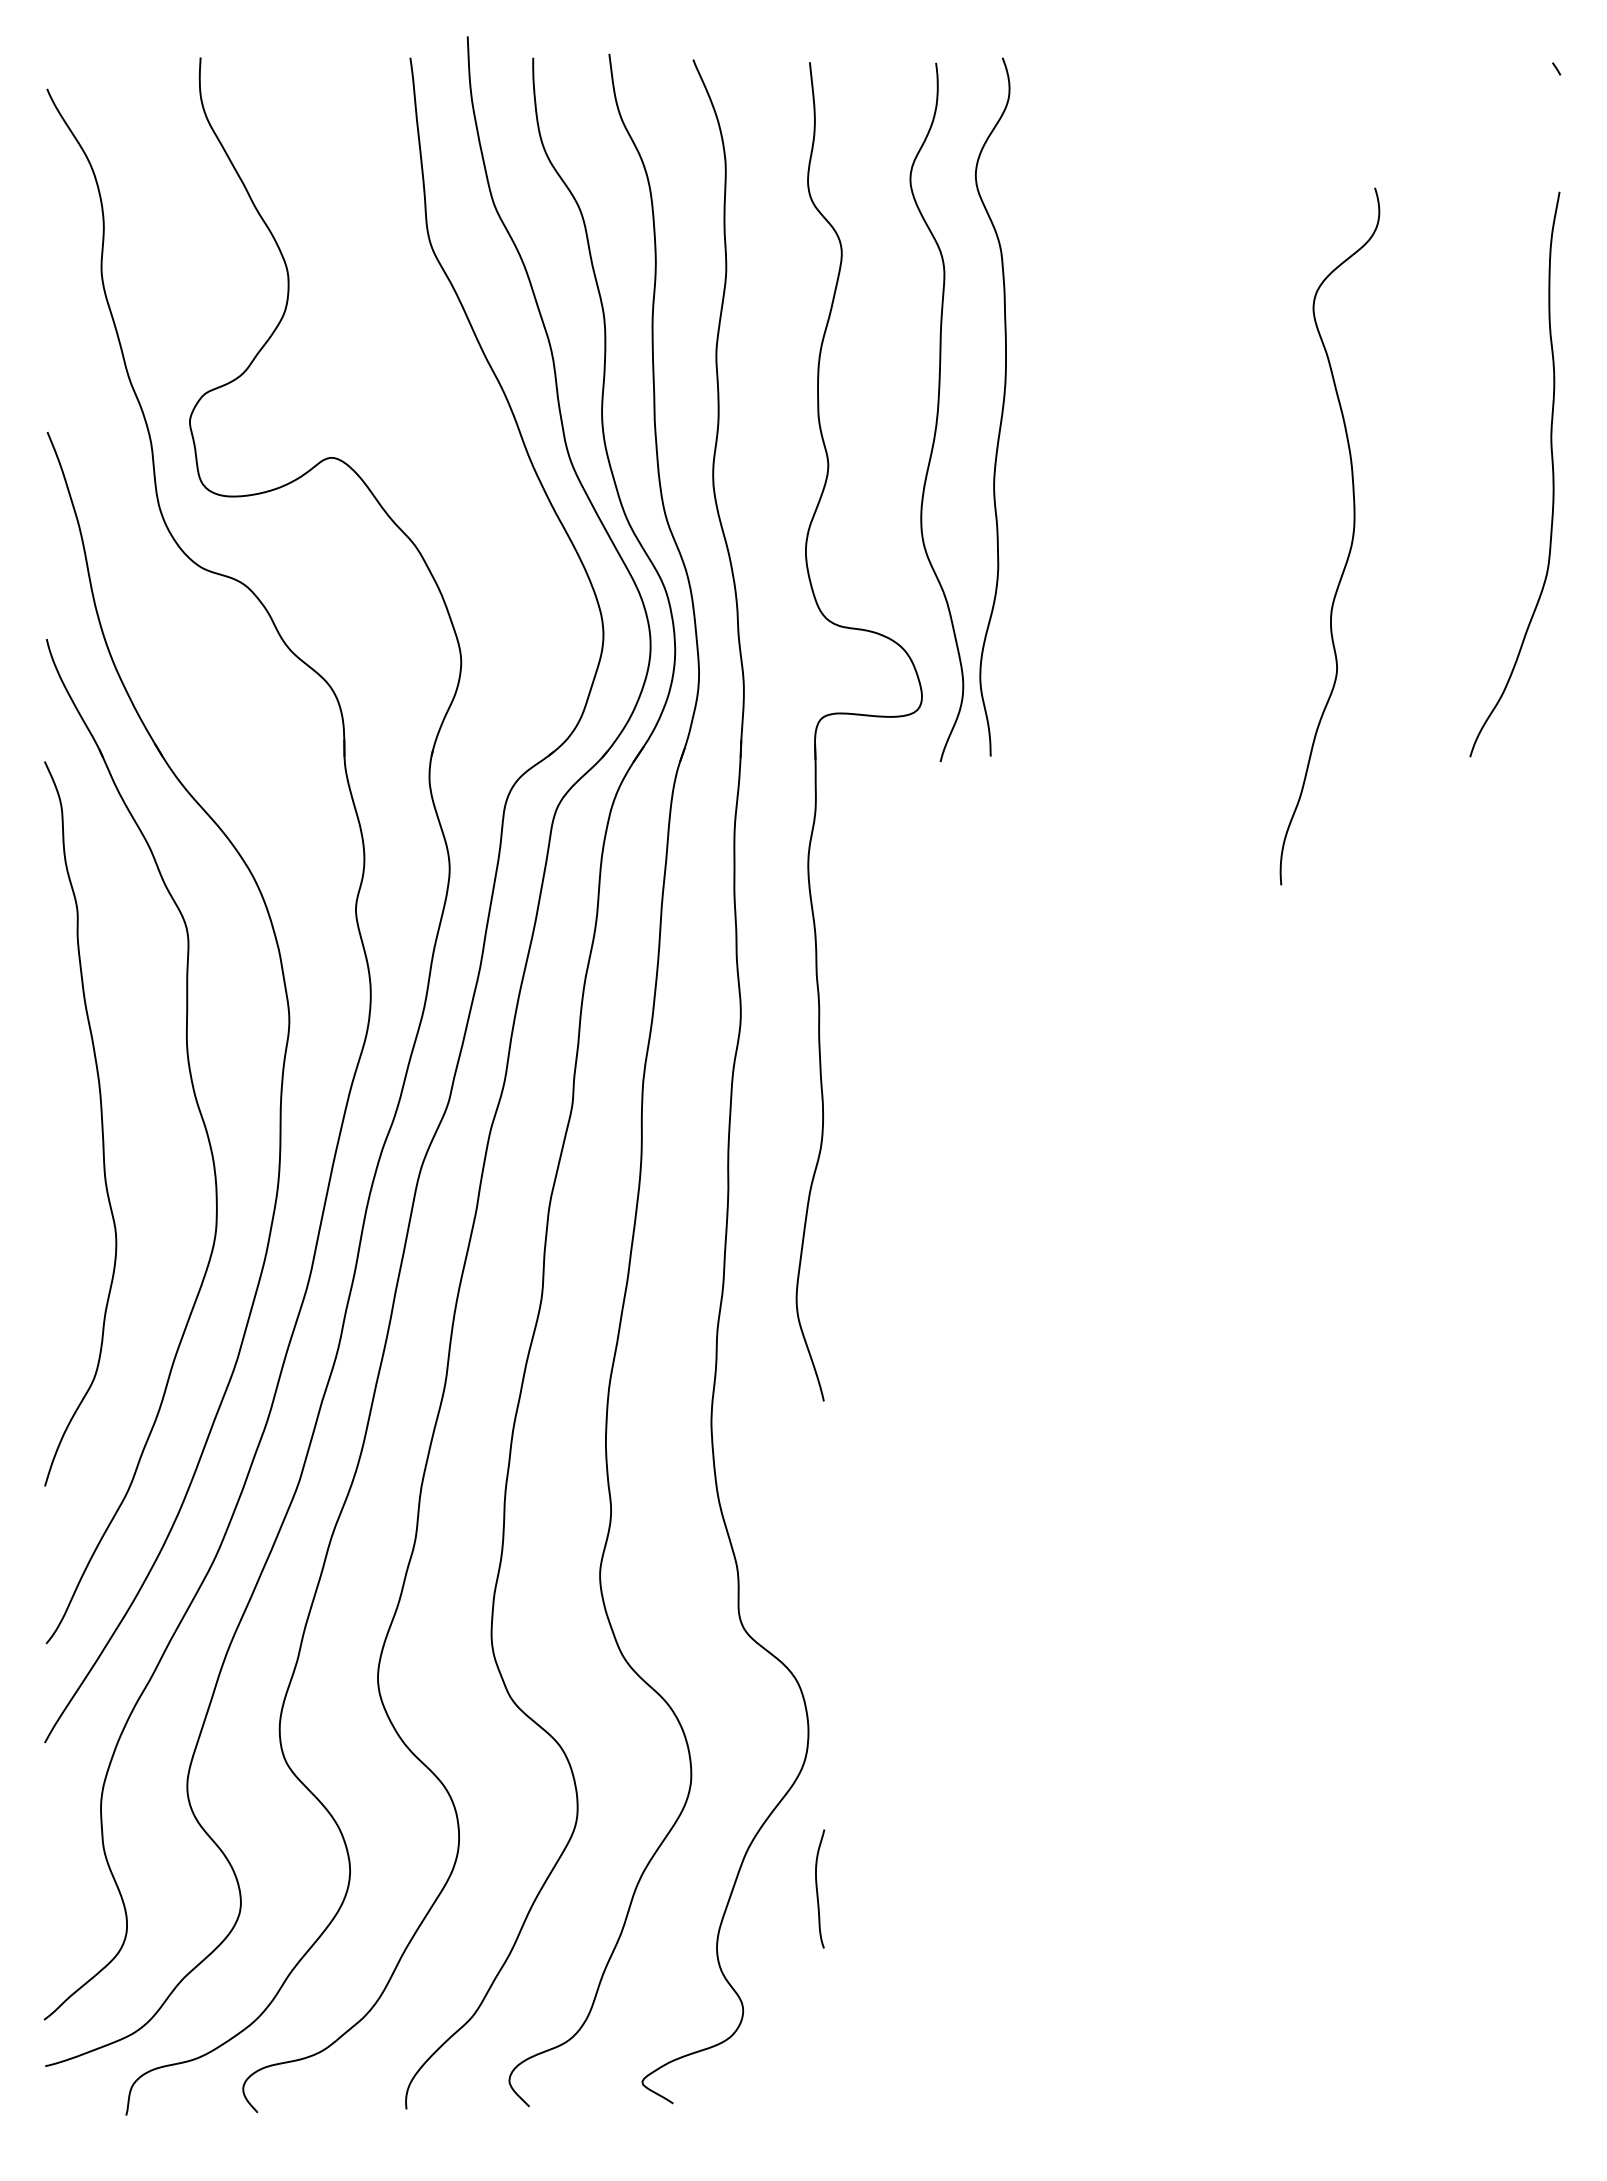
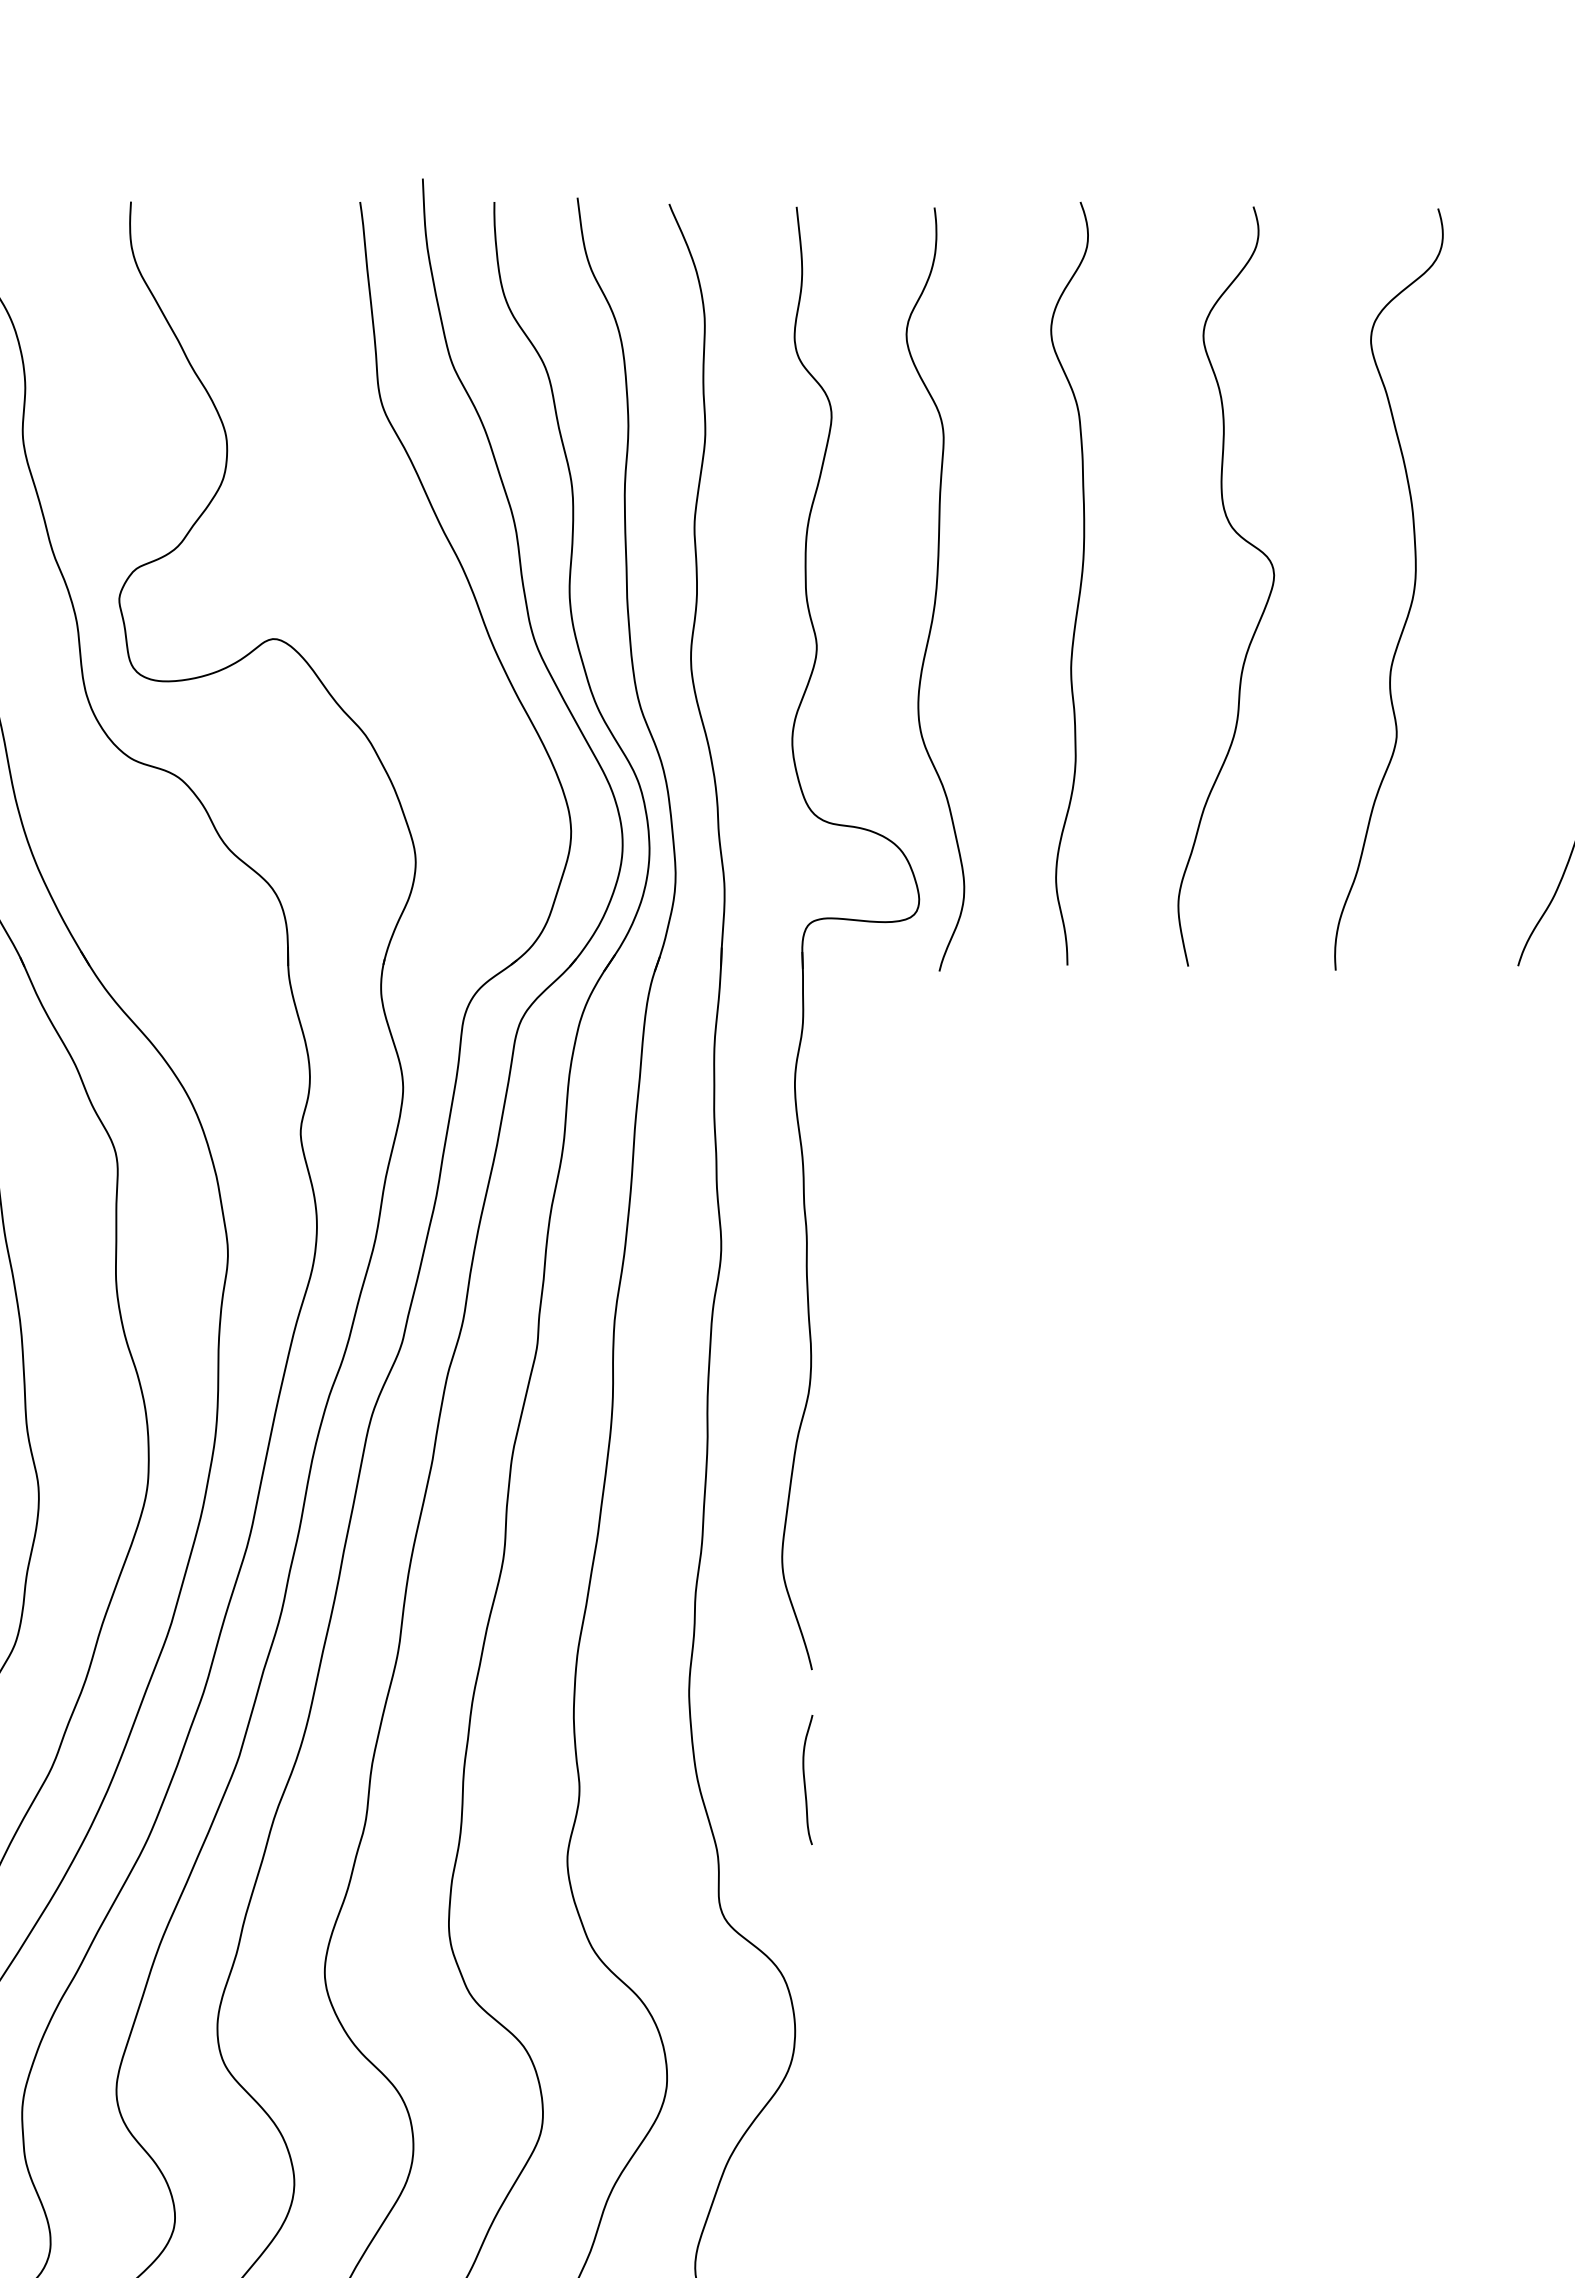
curve: (1001, 410) -> (1079, 587), moved
curve: (1238, 426) -> (1264, 604), added
curve: (1351, 539) -> (1412, 592), moved
curve: (817, 1888) -> (805, 1779), moved

